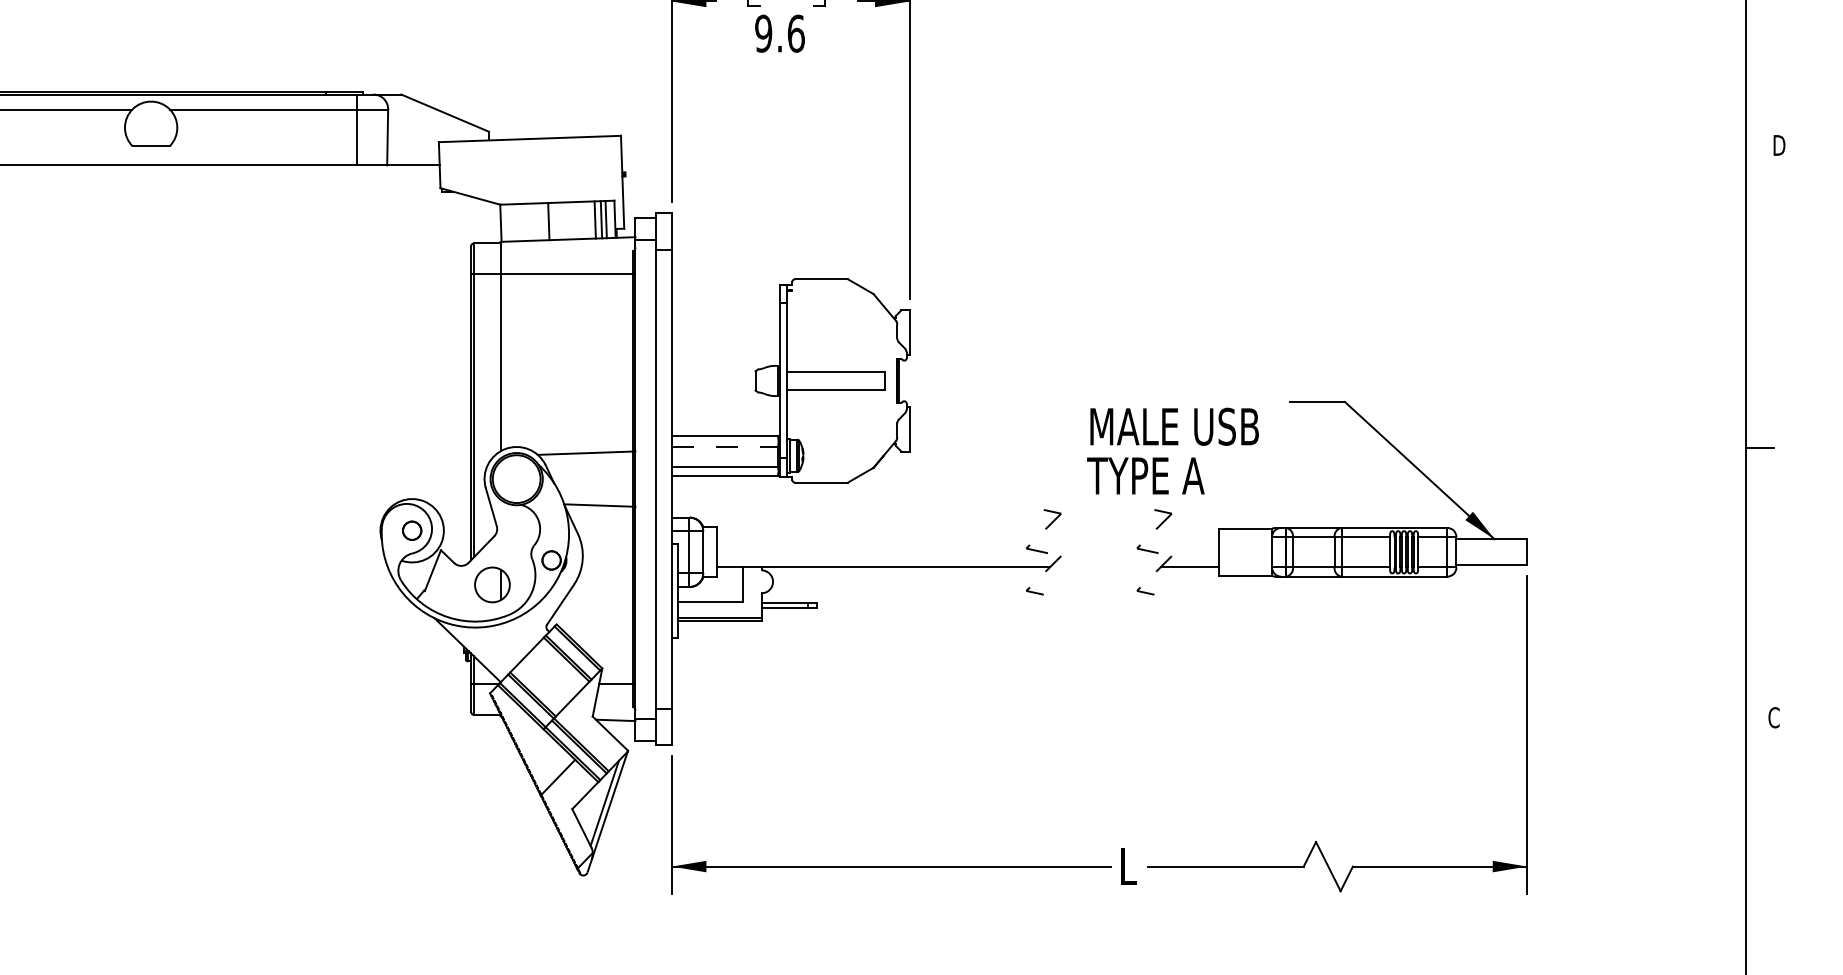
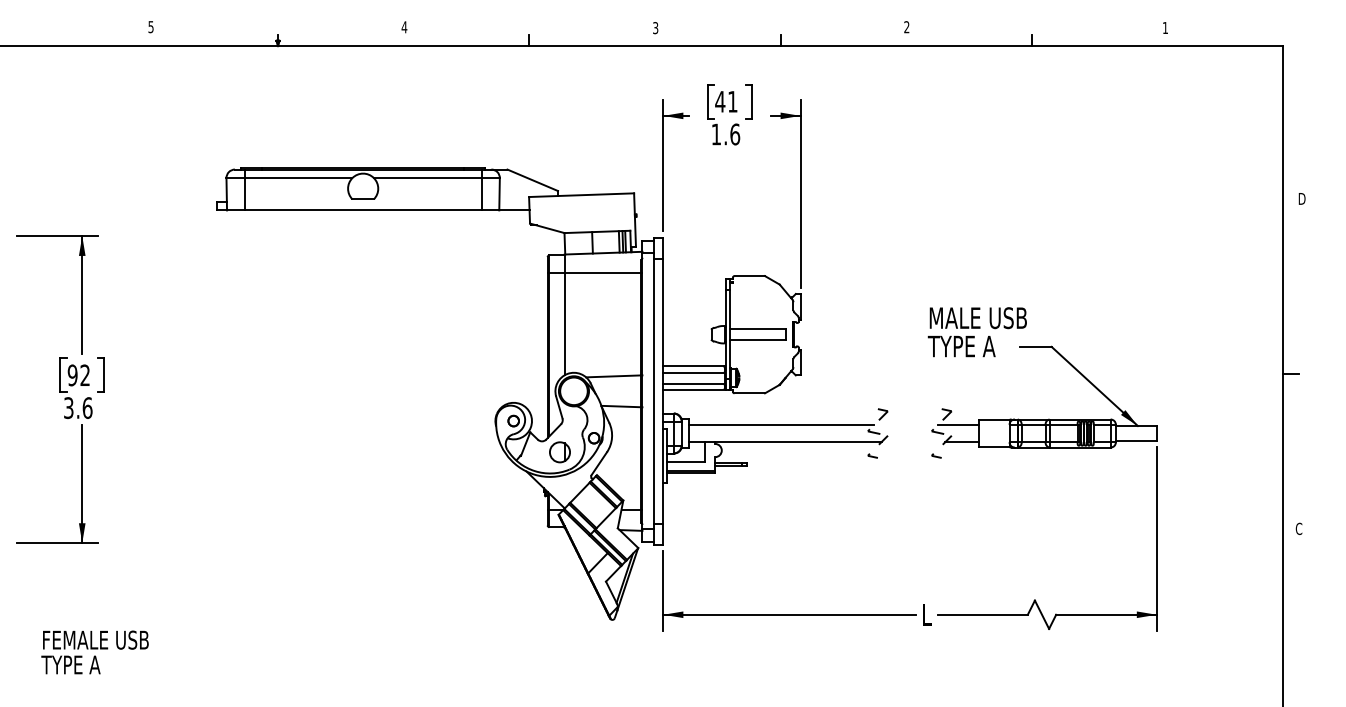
text: (763, 33) -> (716, 134), 9.6 -> 1.6
line: (725, 446) -> (694, 372), dashed -> solid
text: (1171, 451) -> (976, 332), moved
line: (876, 538) -> (781, 425), added
line: (1183, 538) -> (958, 425), added

